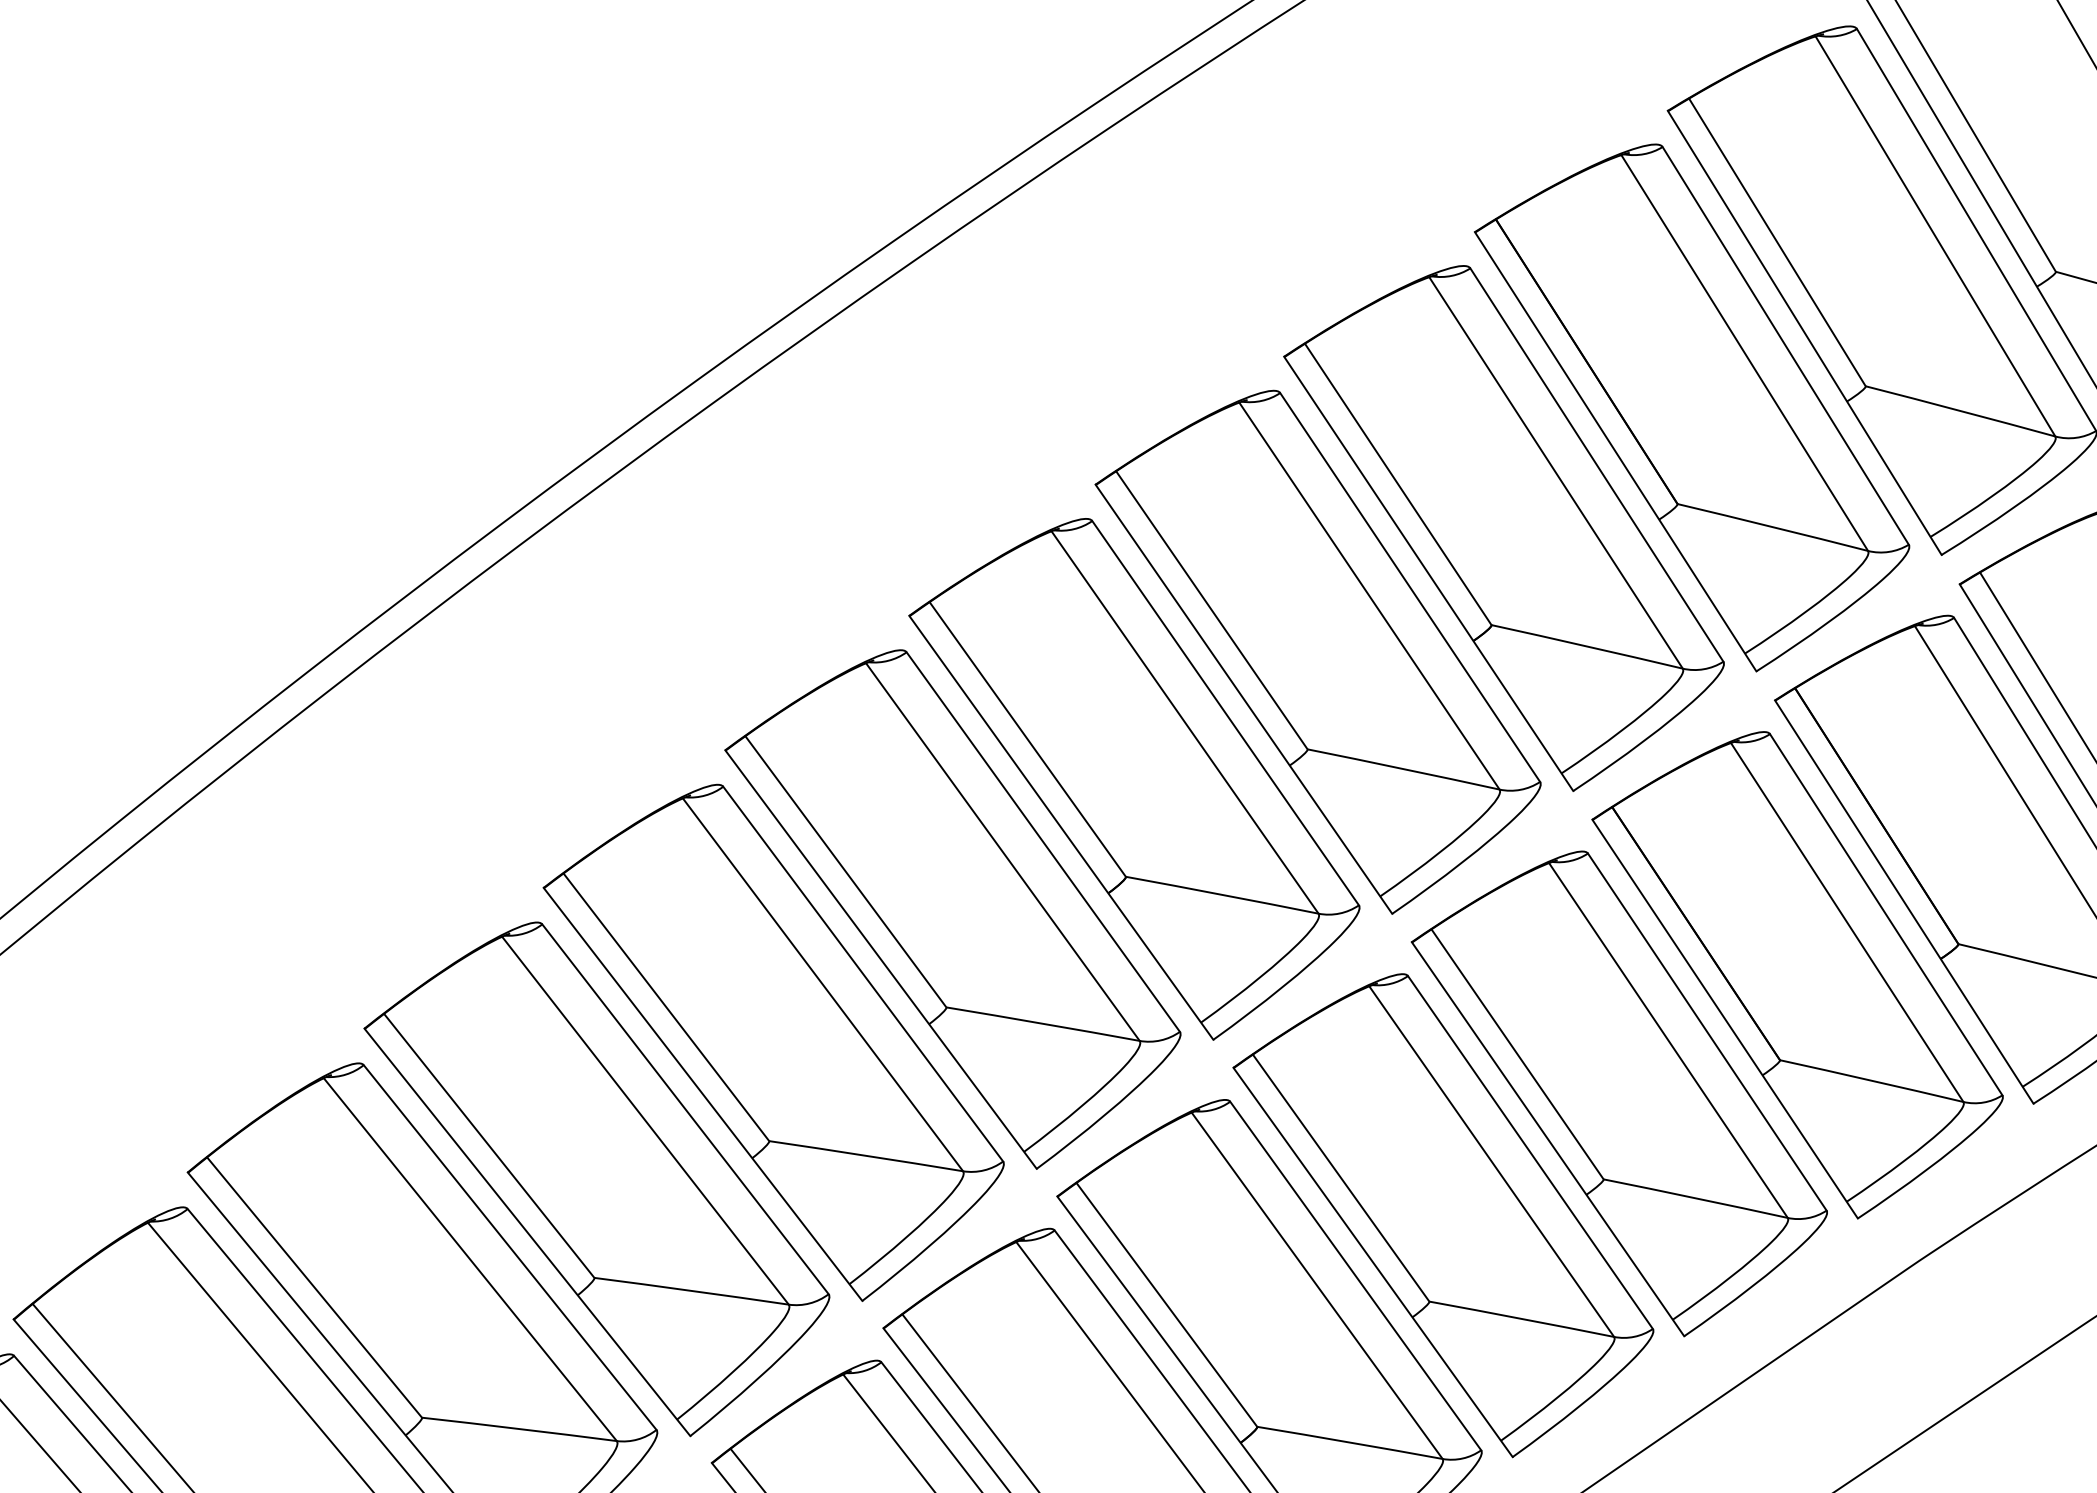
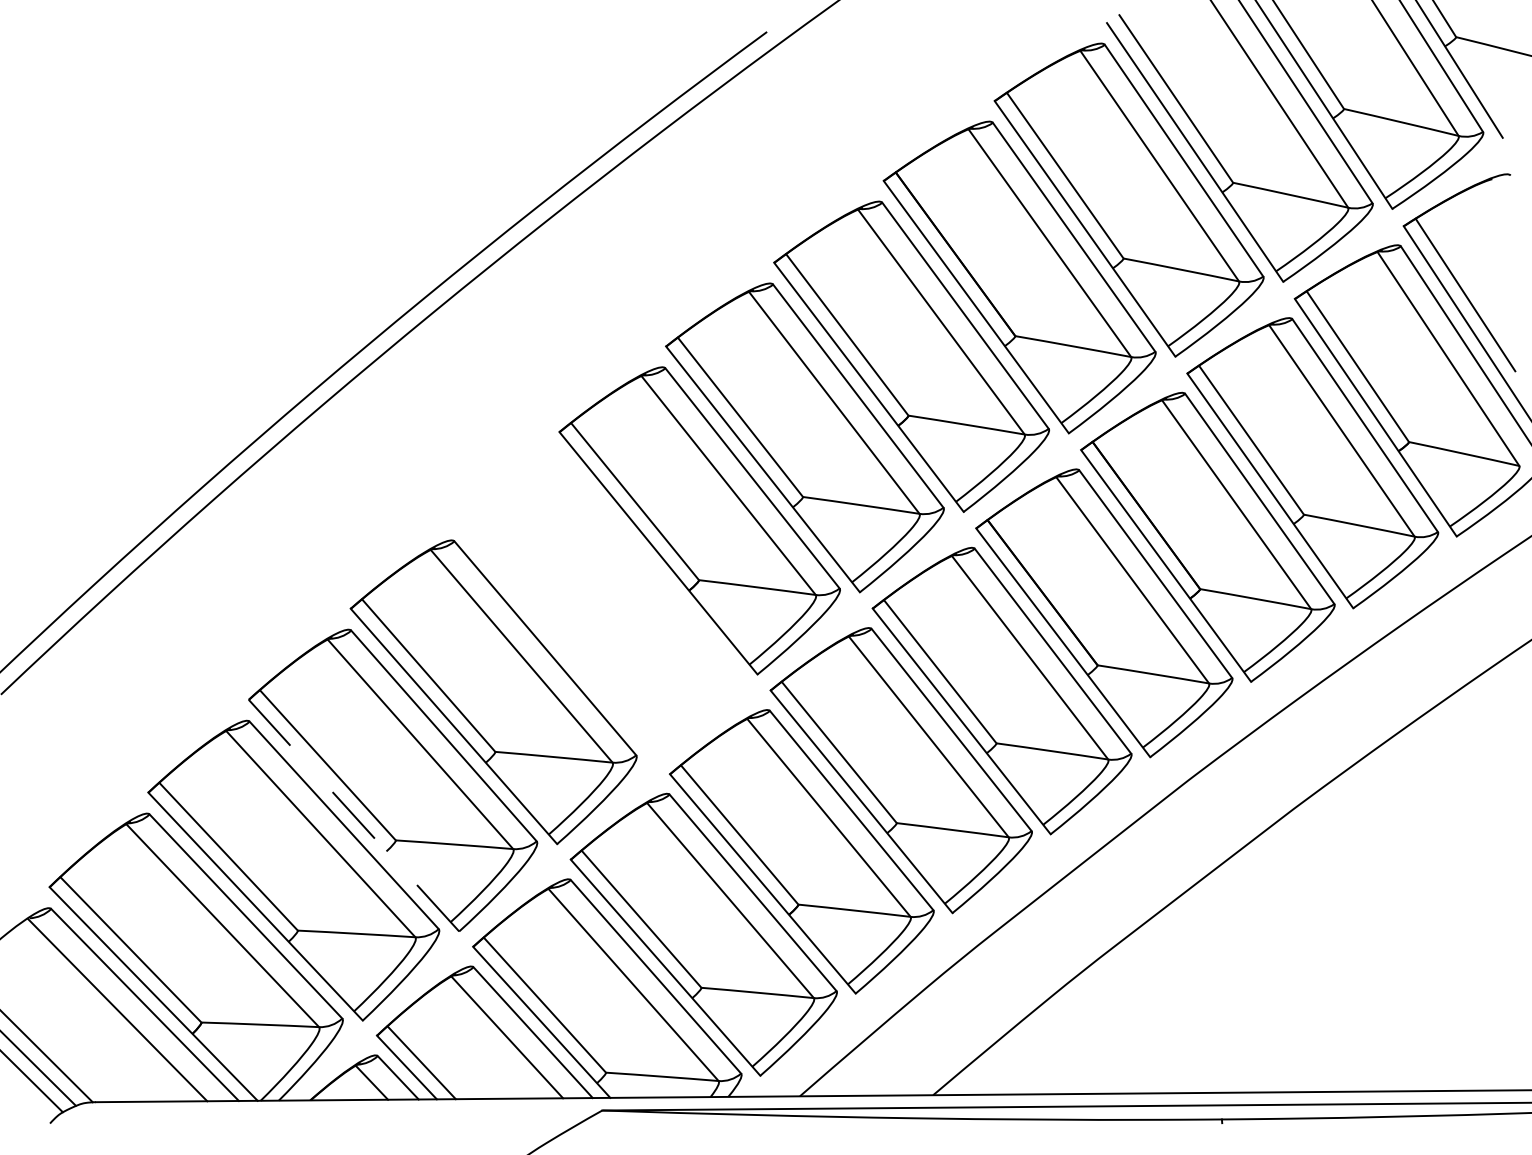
part: (951, 908) -> (595, 605), removed
line: (526, 1232) -> (353, 815), solid -> dashed

